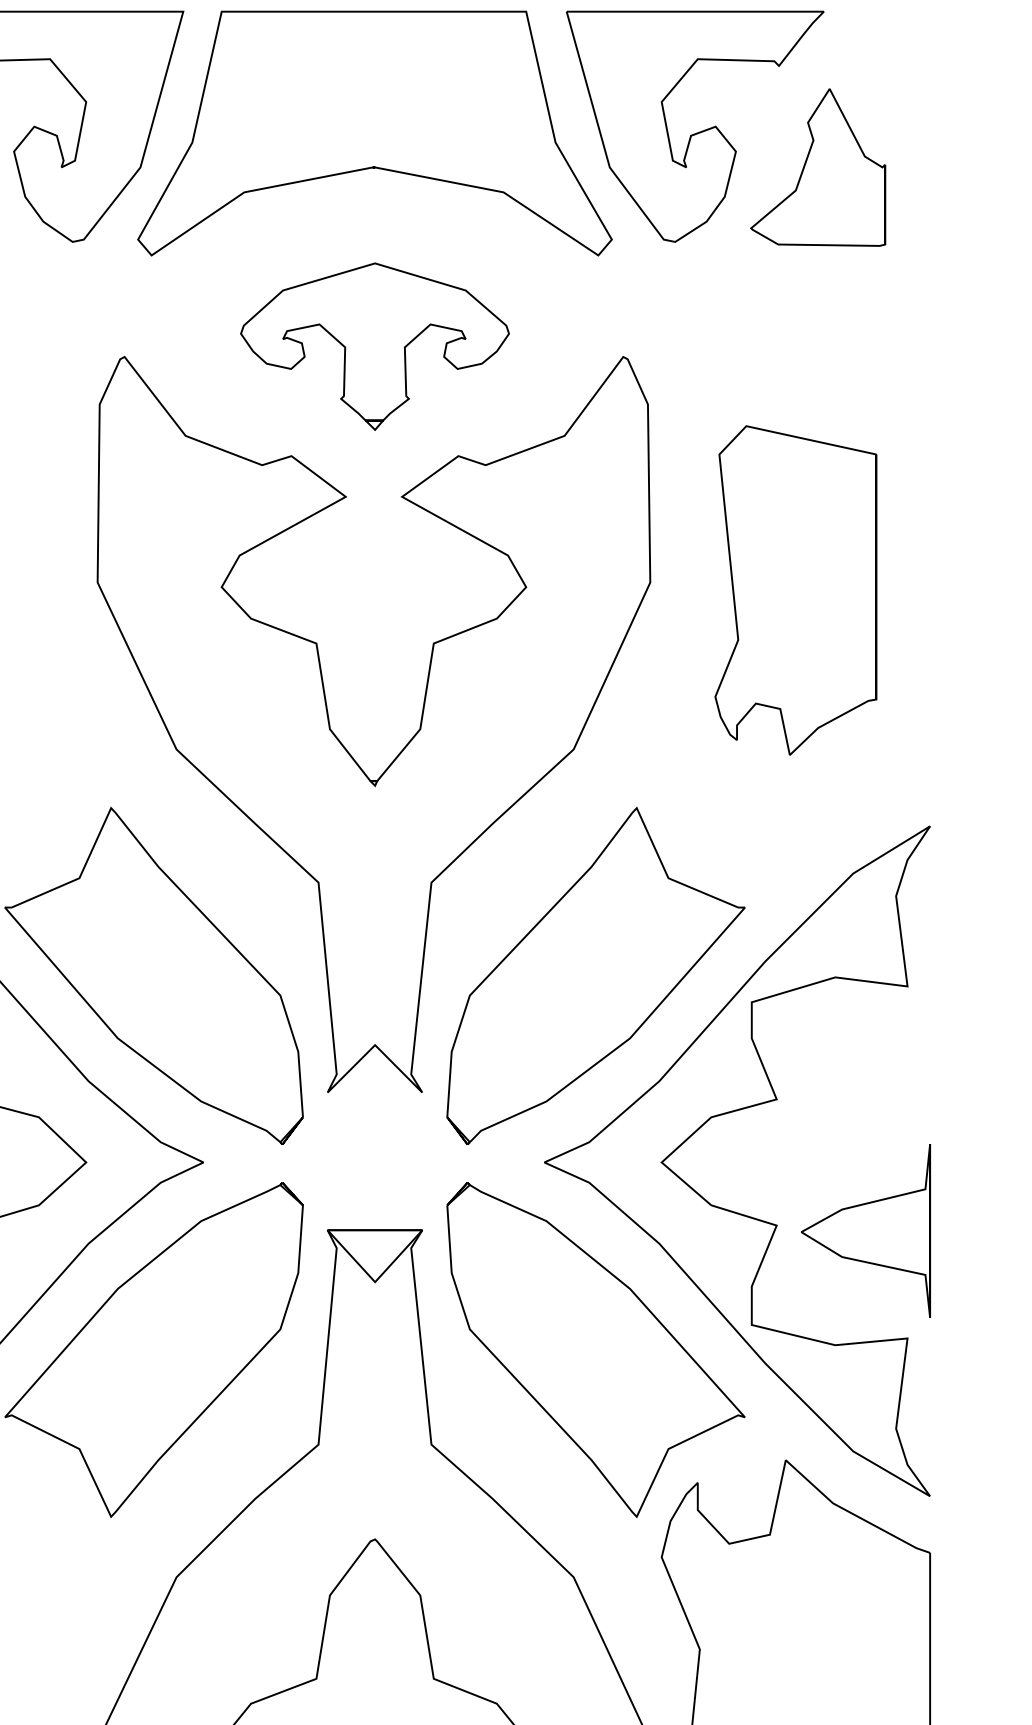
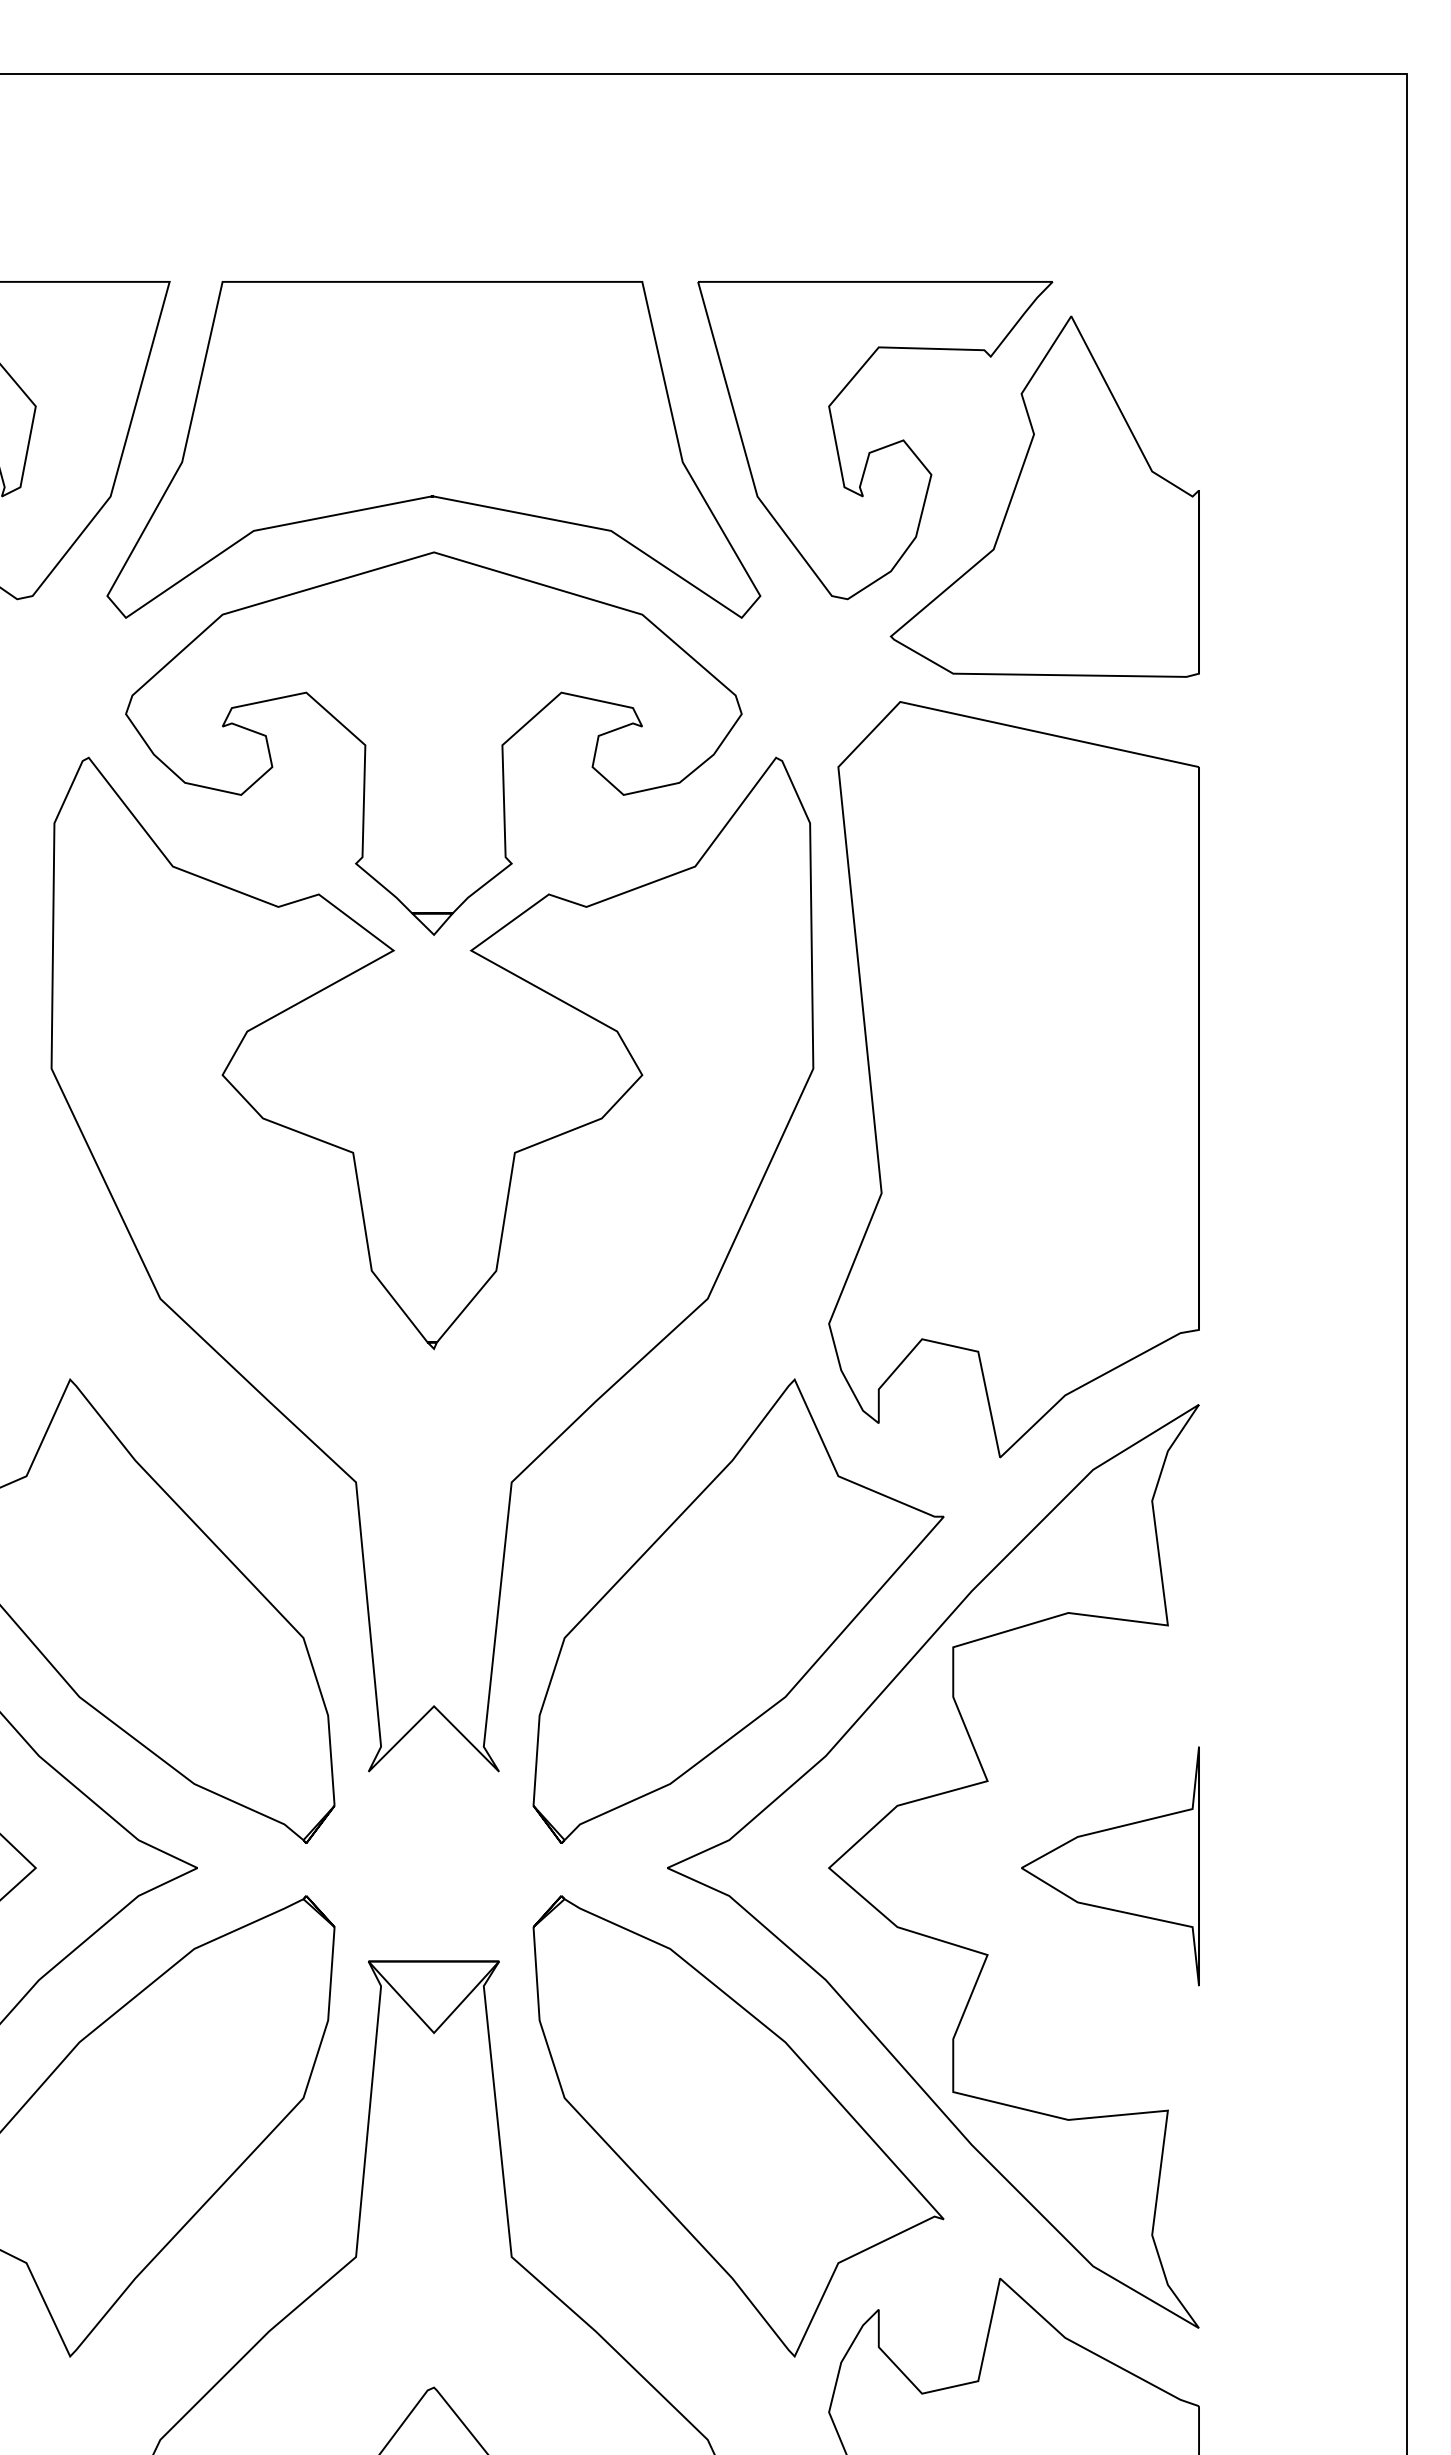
part: (818, 167) -> (1044, 496), size x1.67
part: (374, 346) -> (433, 743), size x1.67
part: (795, 590) -> (1013, 1079), size x1.67
part: (865, 1230) -> (1110, 1866), moved

